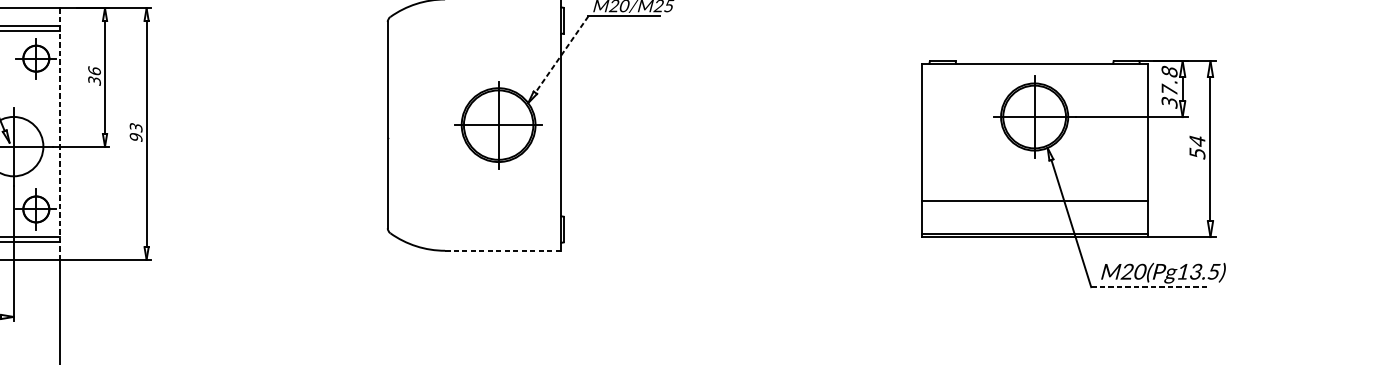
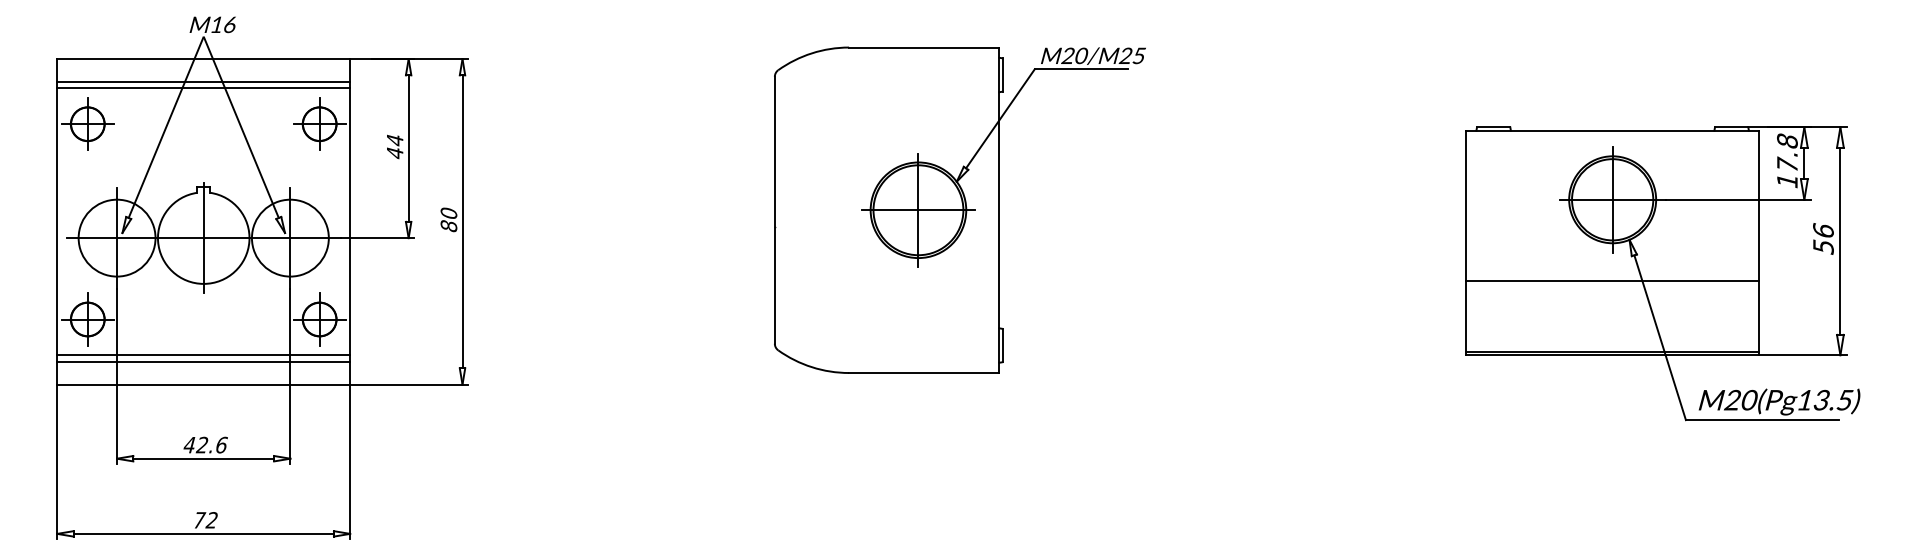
line: (561, 55) -> (1000, 119), dashed -> solid
text: (94, 75) -> (394, 146), 36 -> 44
text: (1169, 102) -> (1787, 181), 37.8 -> 17.8
text: (135, 132) -> (448, 219), 93 -> 80
line: (60, 133) -> (350, 221), dashed -> solid
text: (1197, 140) -> (1823, 230), 54 -> 56
line: (1034, 200) -> (1612, 280), moved
line: (503, 251) -> (924, 373), dashed -> solid
line: (1150, 287) -> (1762, 420), dashed -> solid

